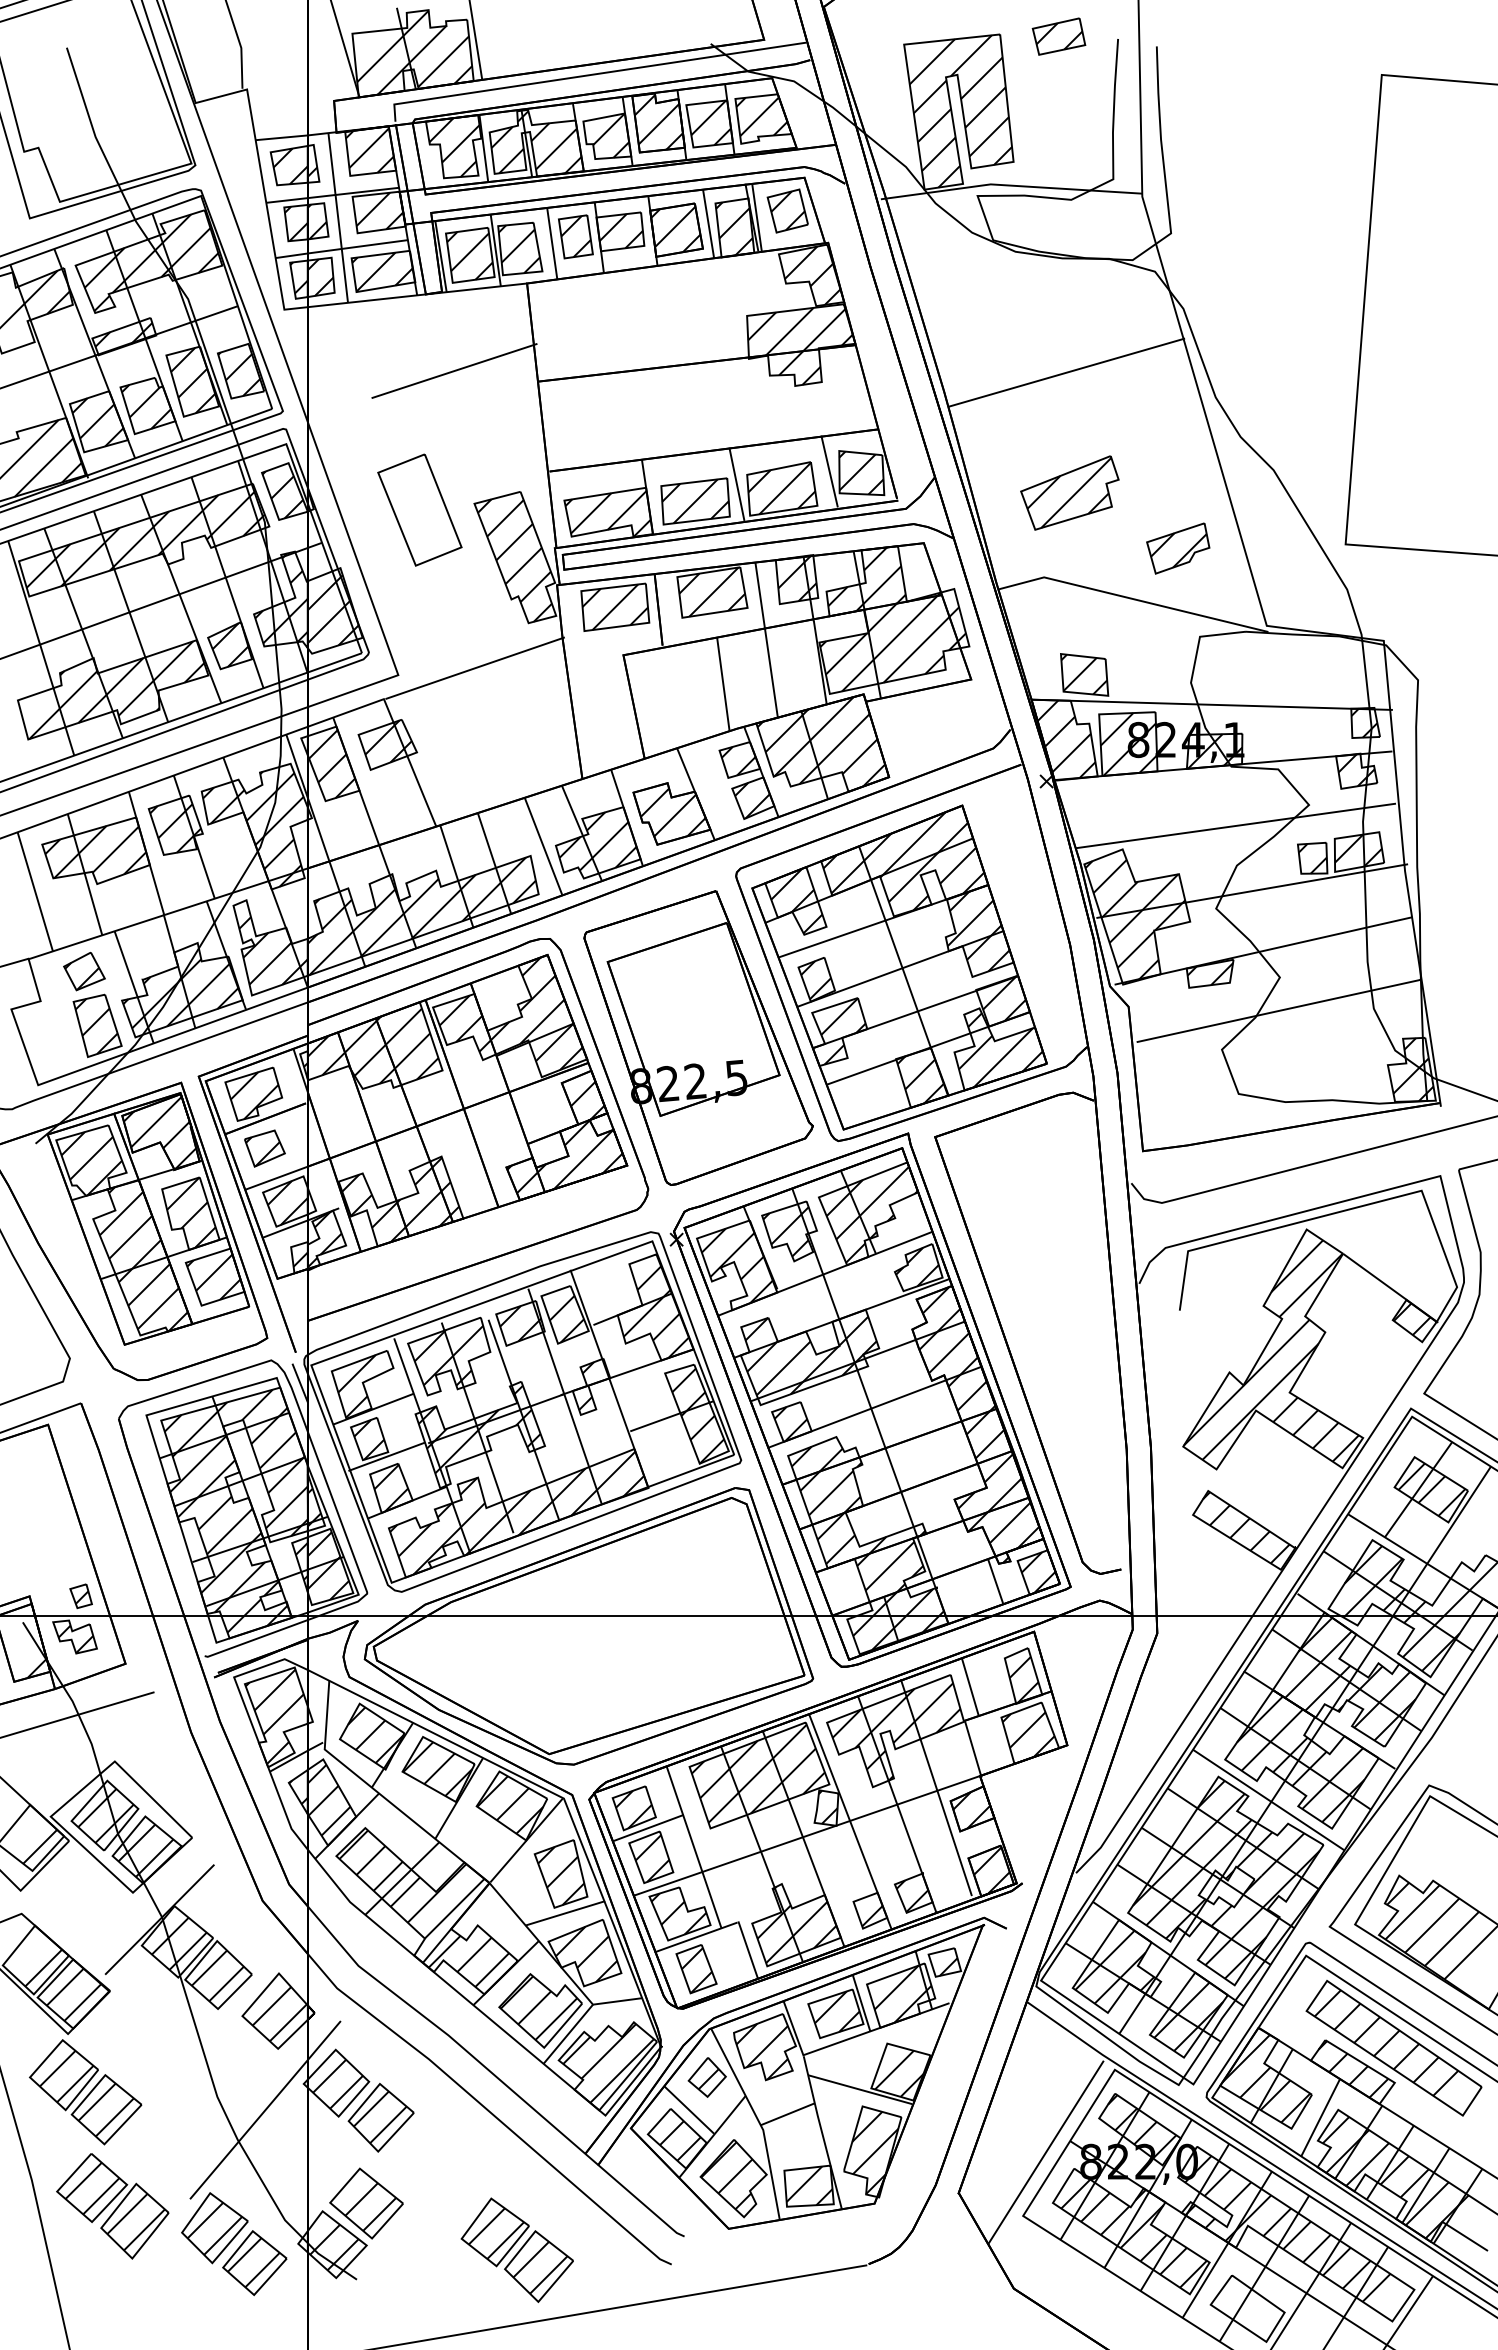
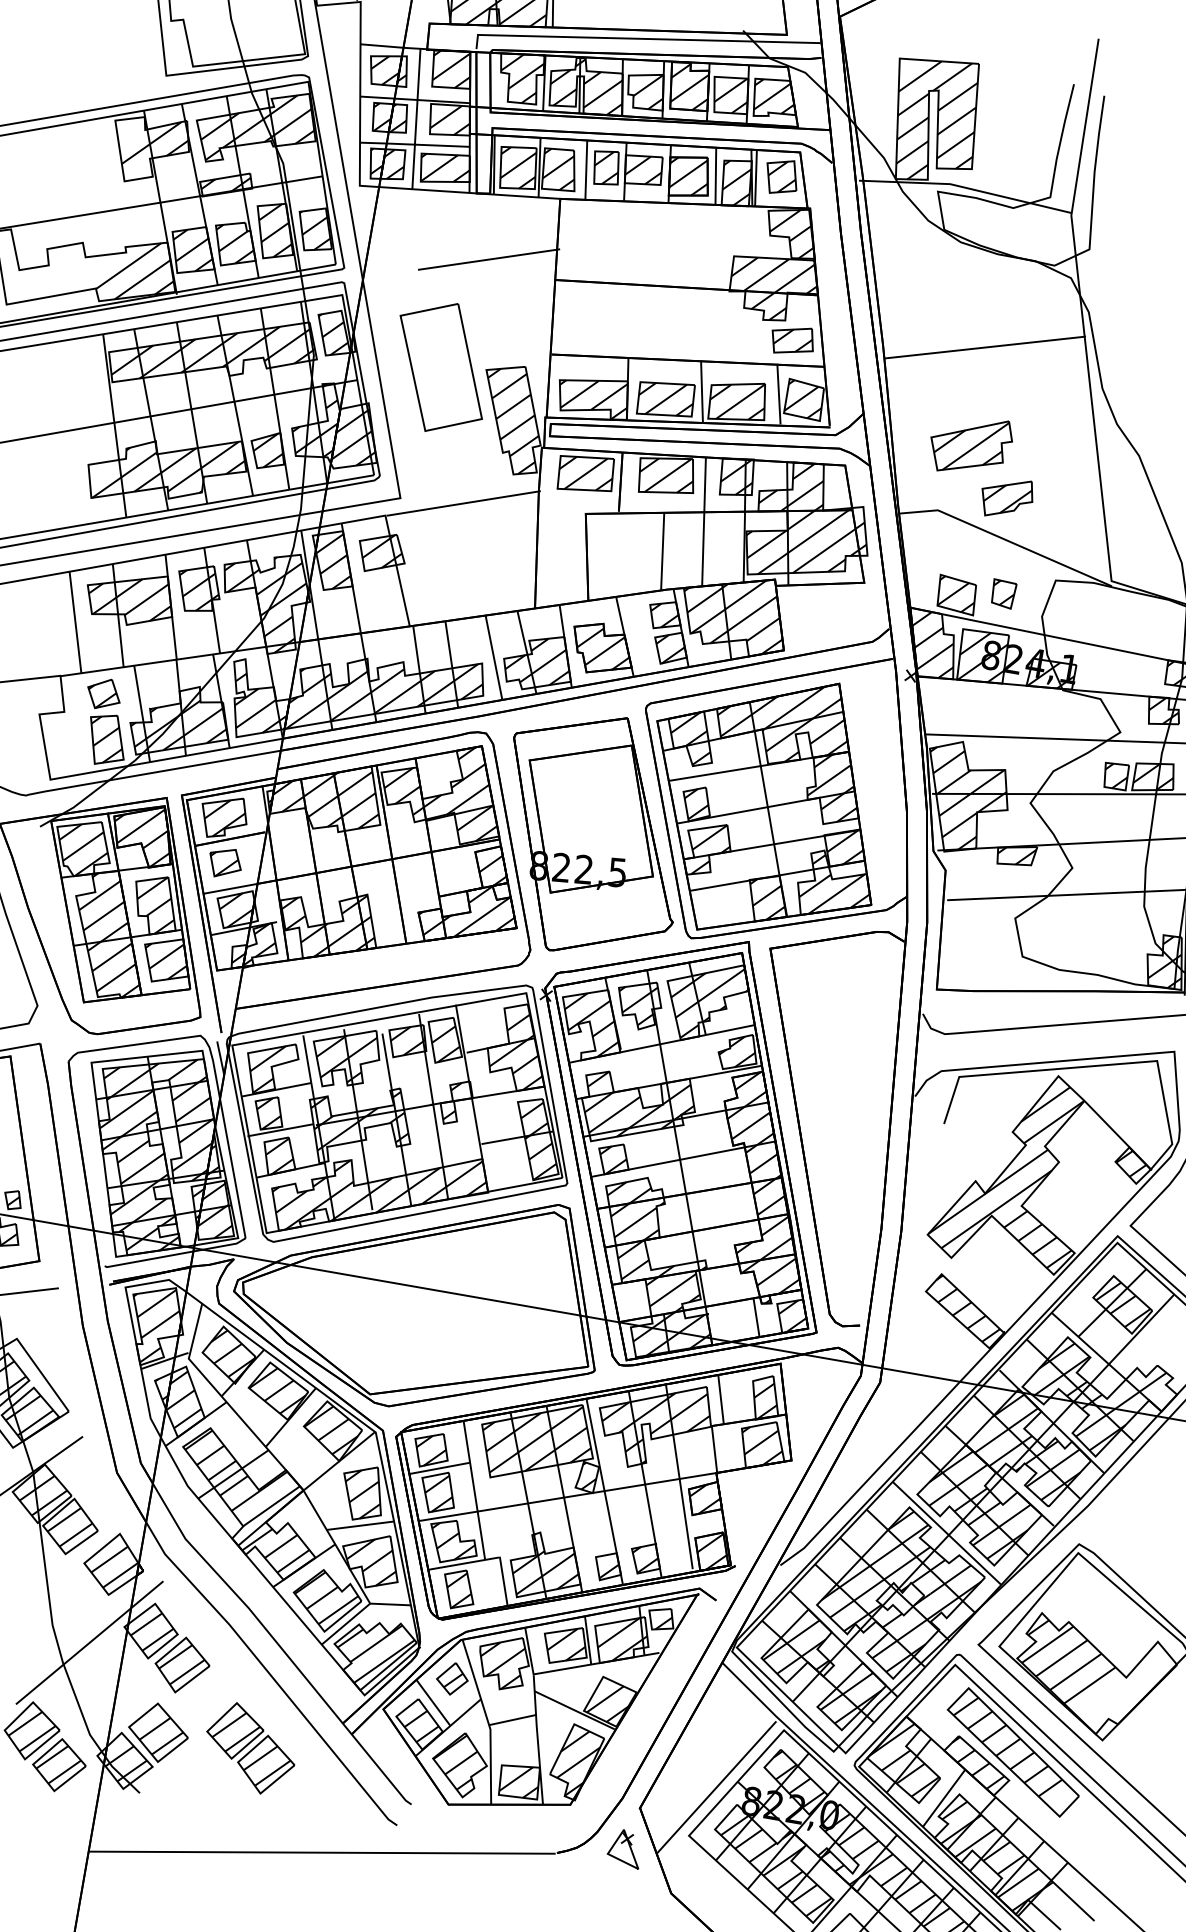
part: (1058, 36) -> (792, 340), moved
part: (419, 509) -> (441, 366), size x1.43
part: (1178, 548) -> (1007, 498), moved
part: (1139, 663) -> (1003, 593), added
part: (949, 2243) -> (625, 1847), added
part: (516, 2249) -> (250, 1747), moved

